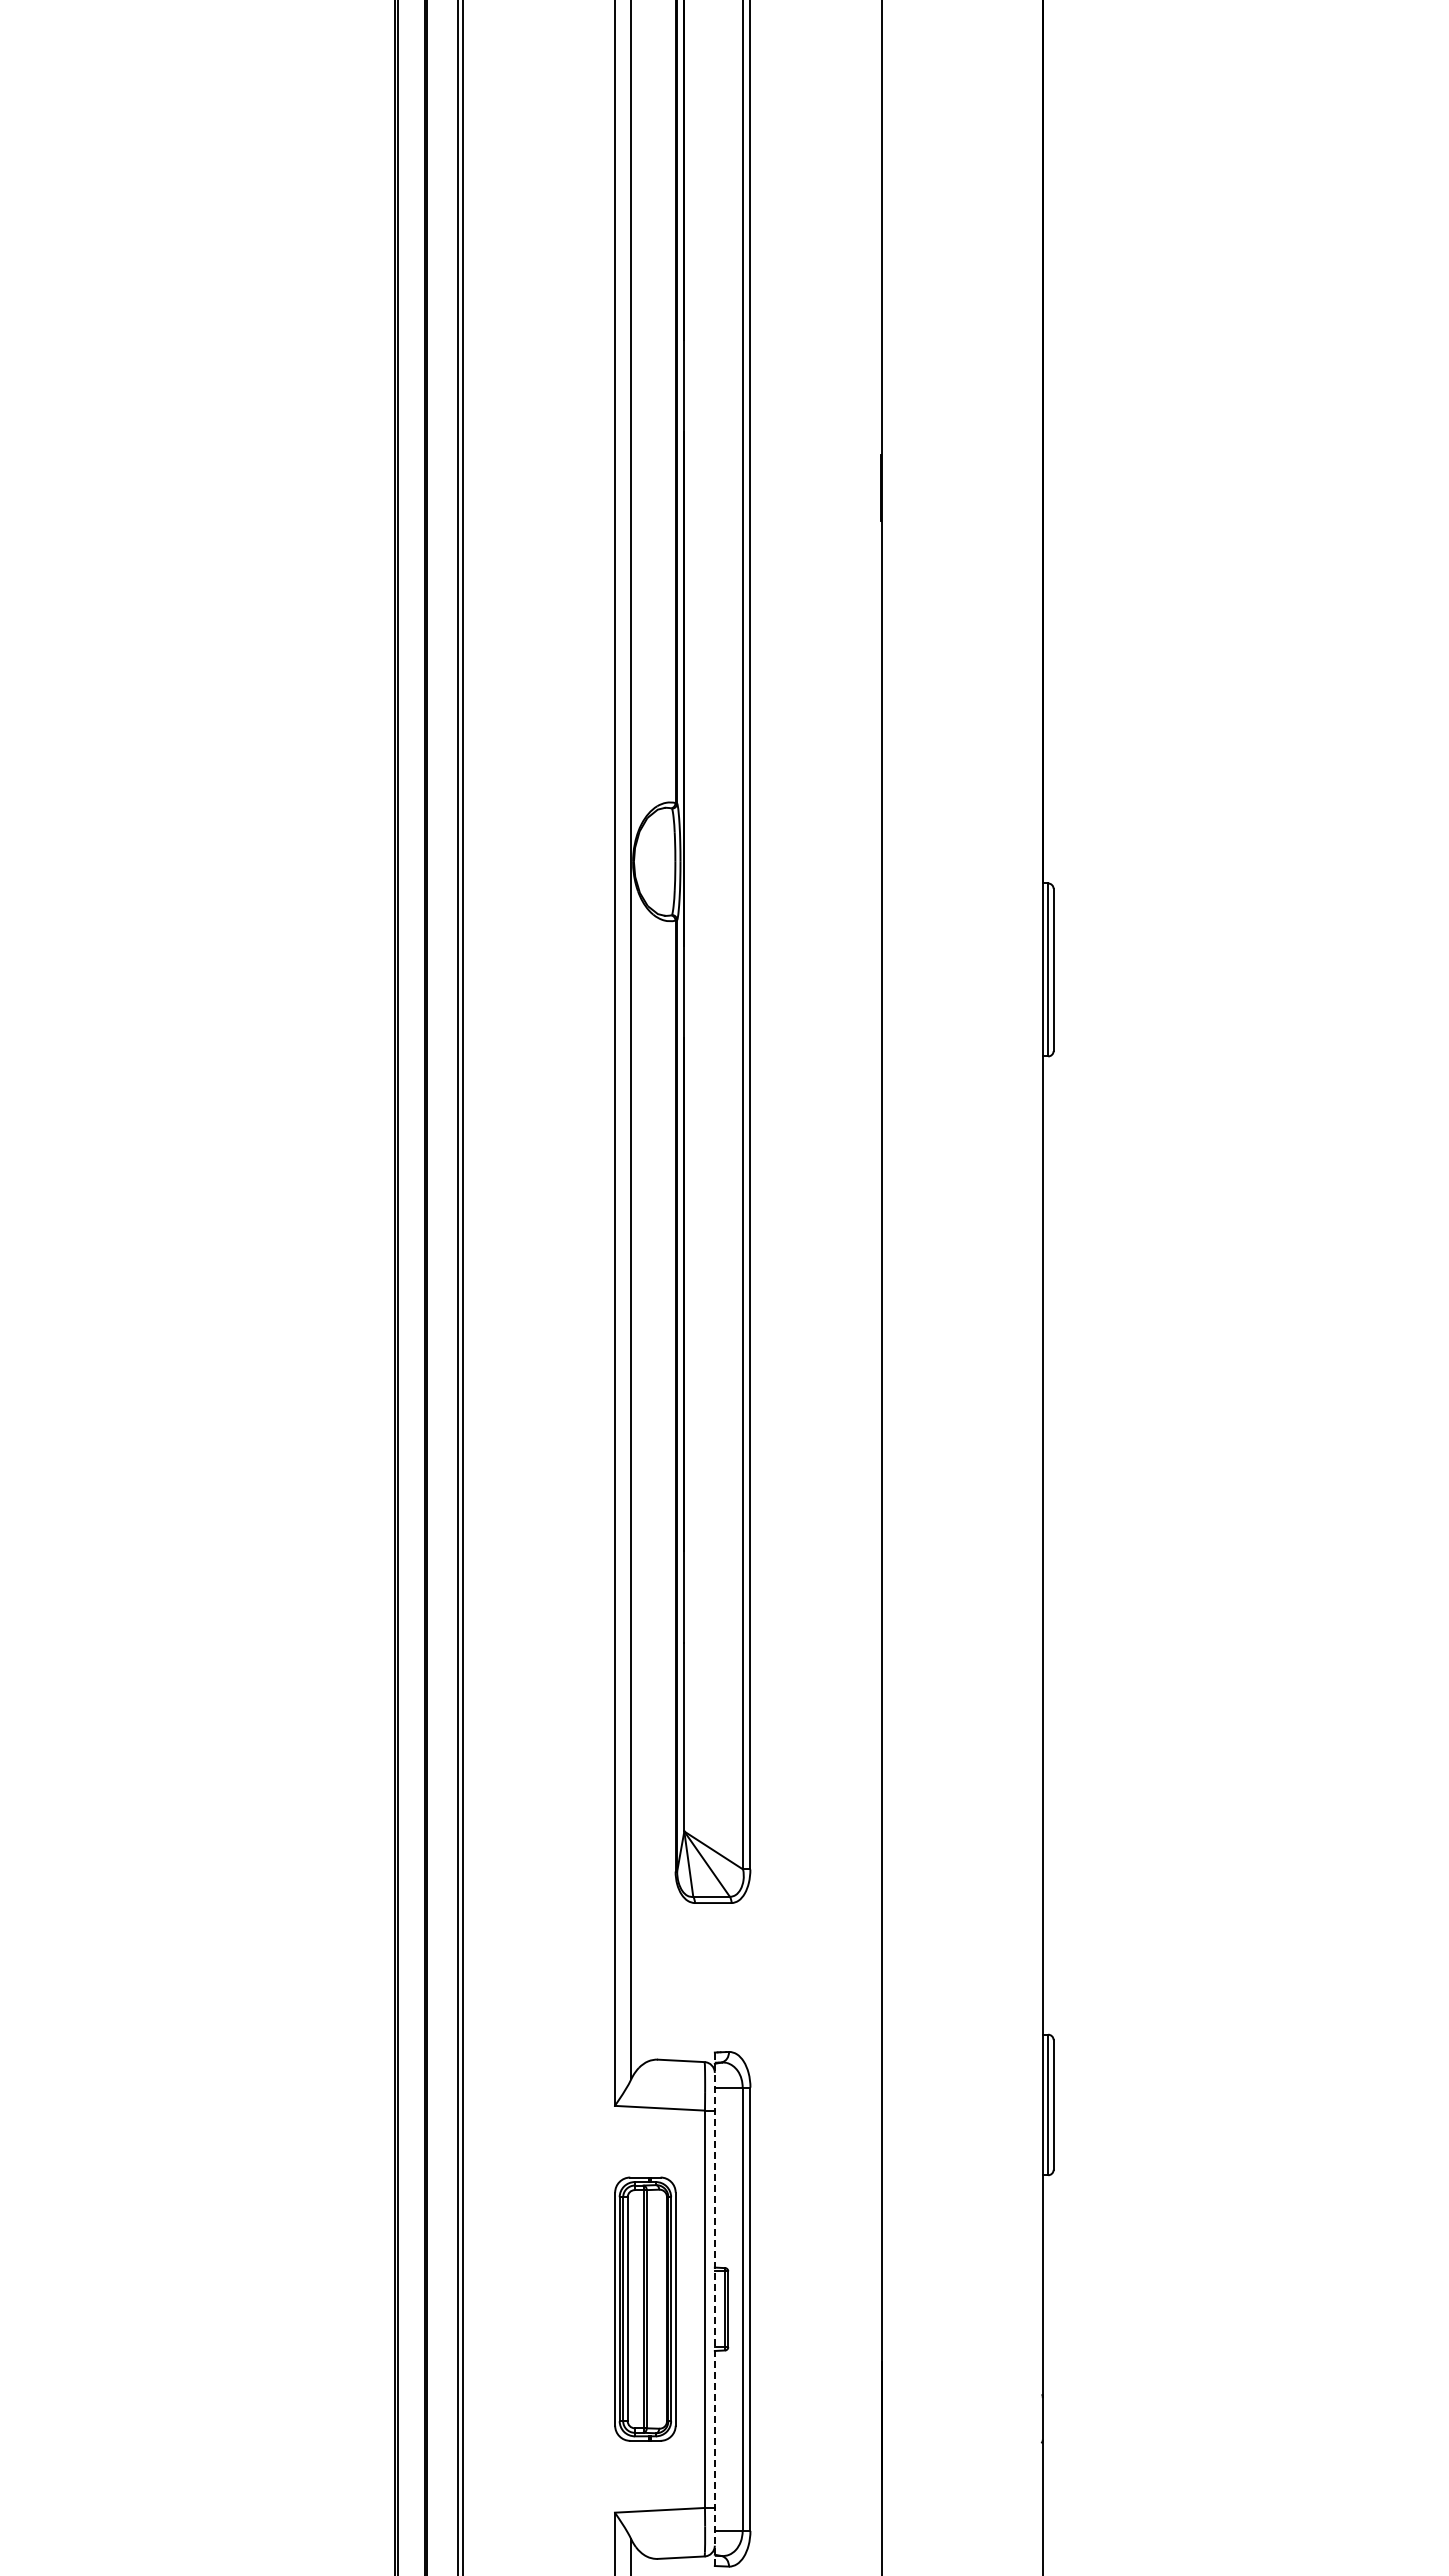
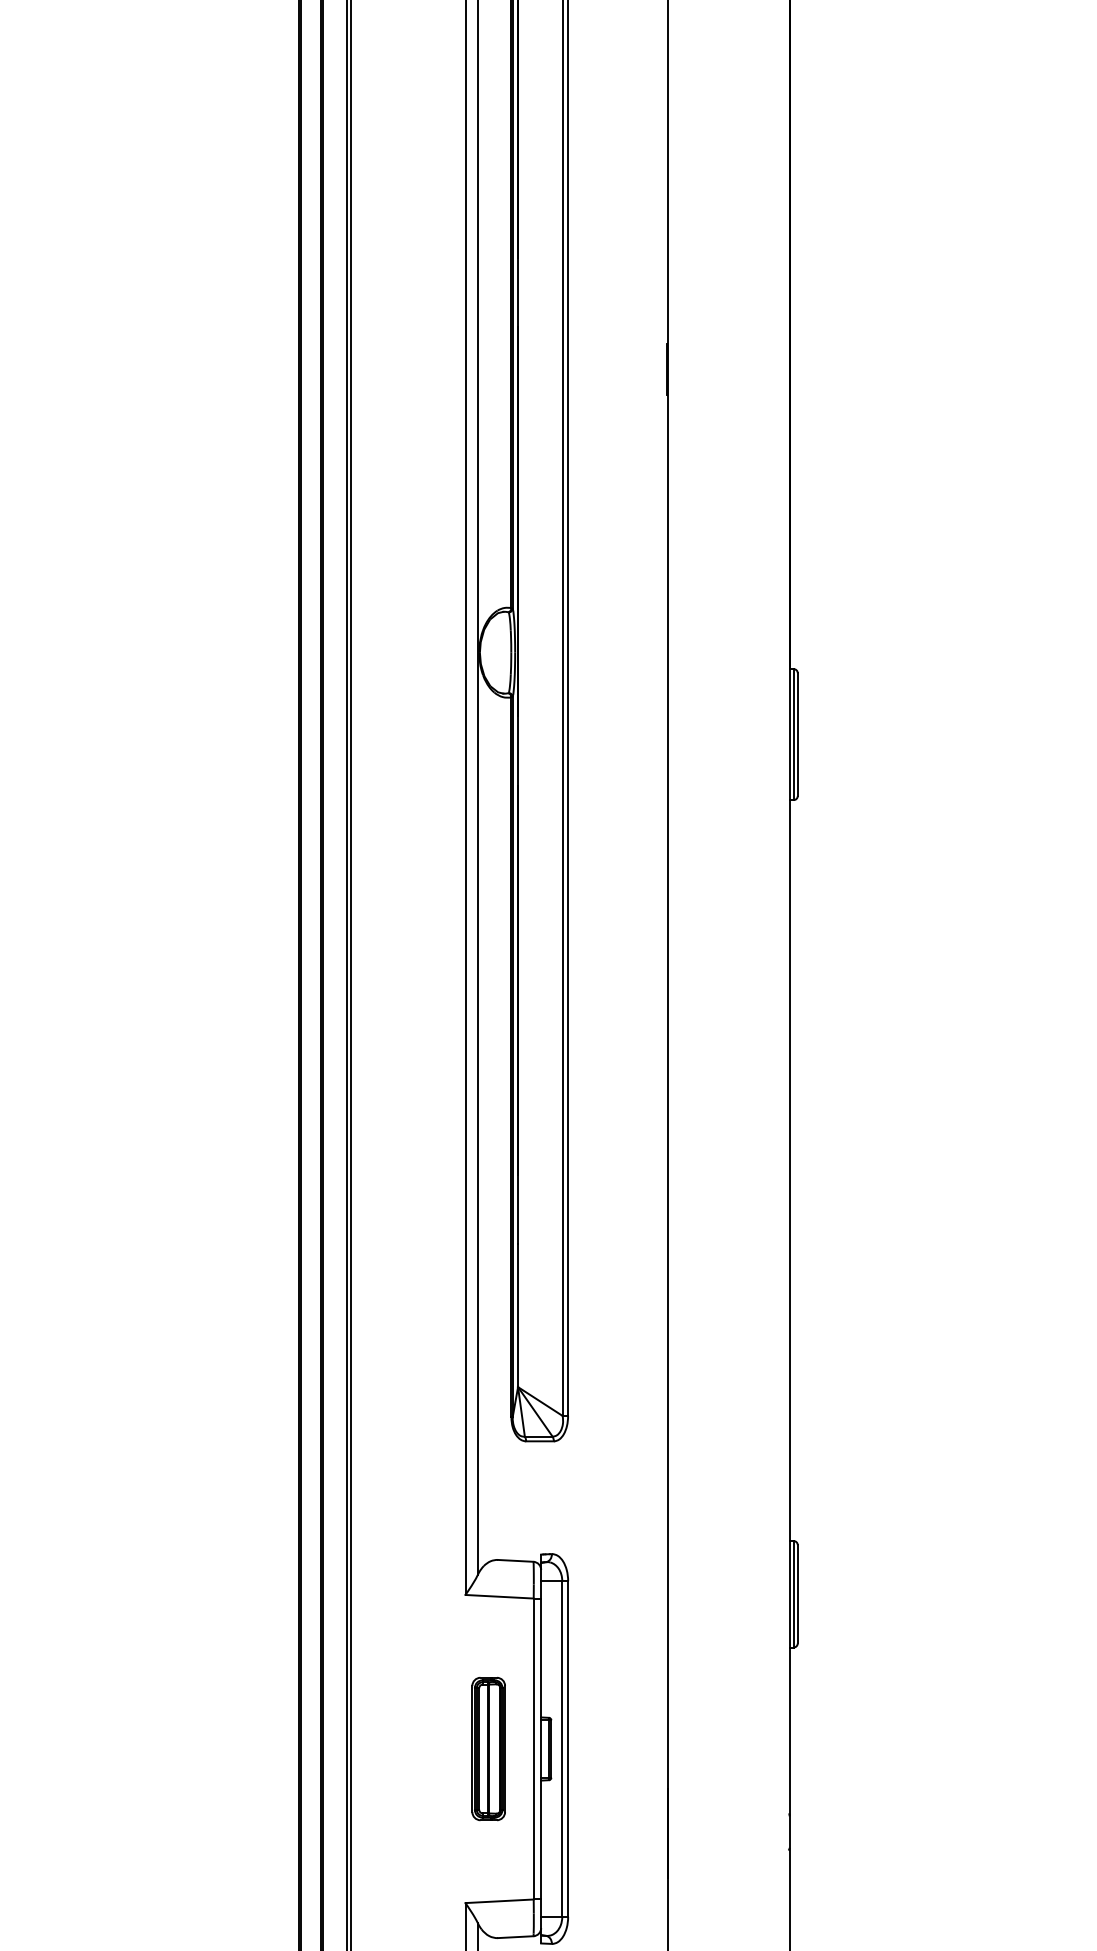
part: (645, 2309) -> (488, 1749), size x0.71
line: (714, 2309) -> (540, 1749), dashed -> solid

